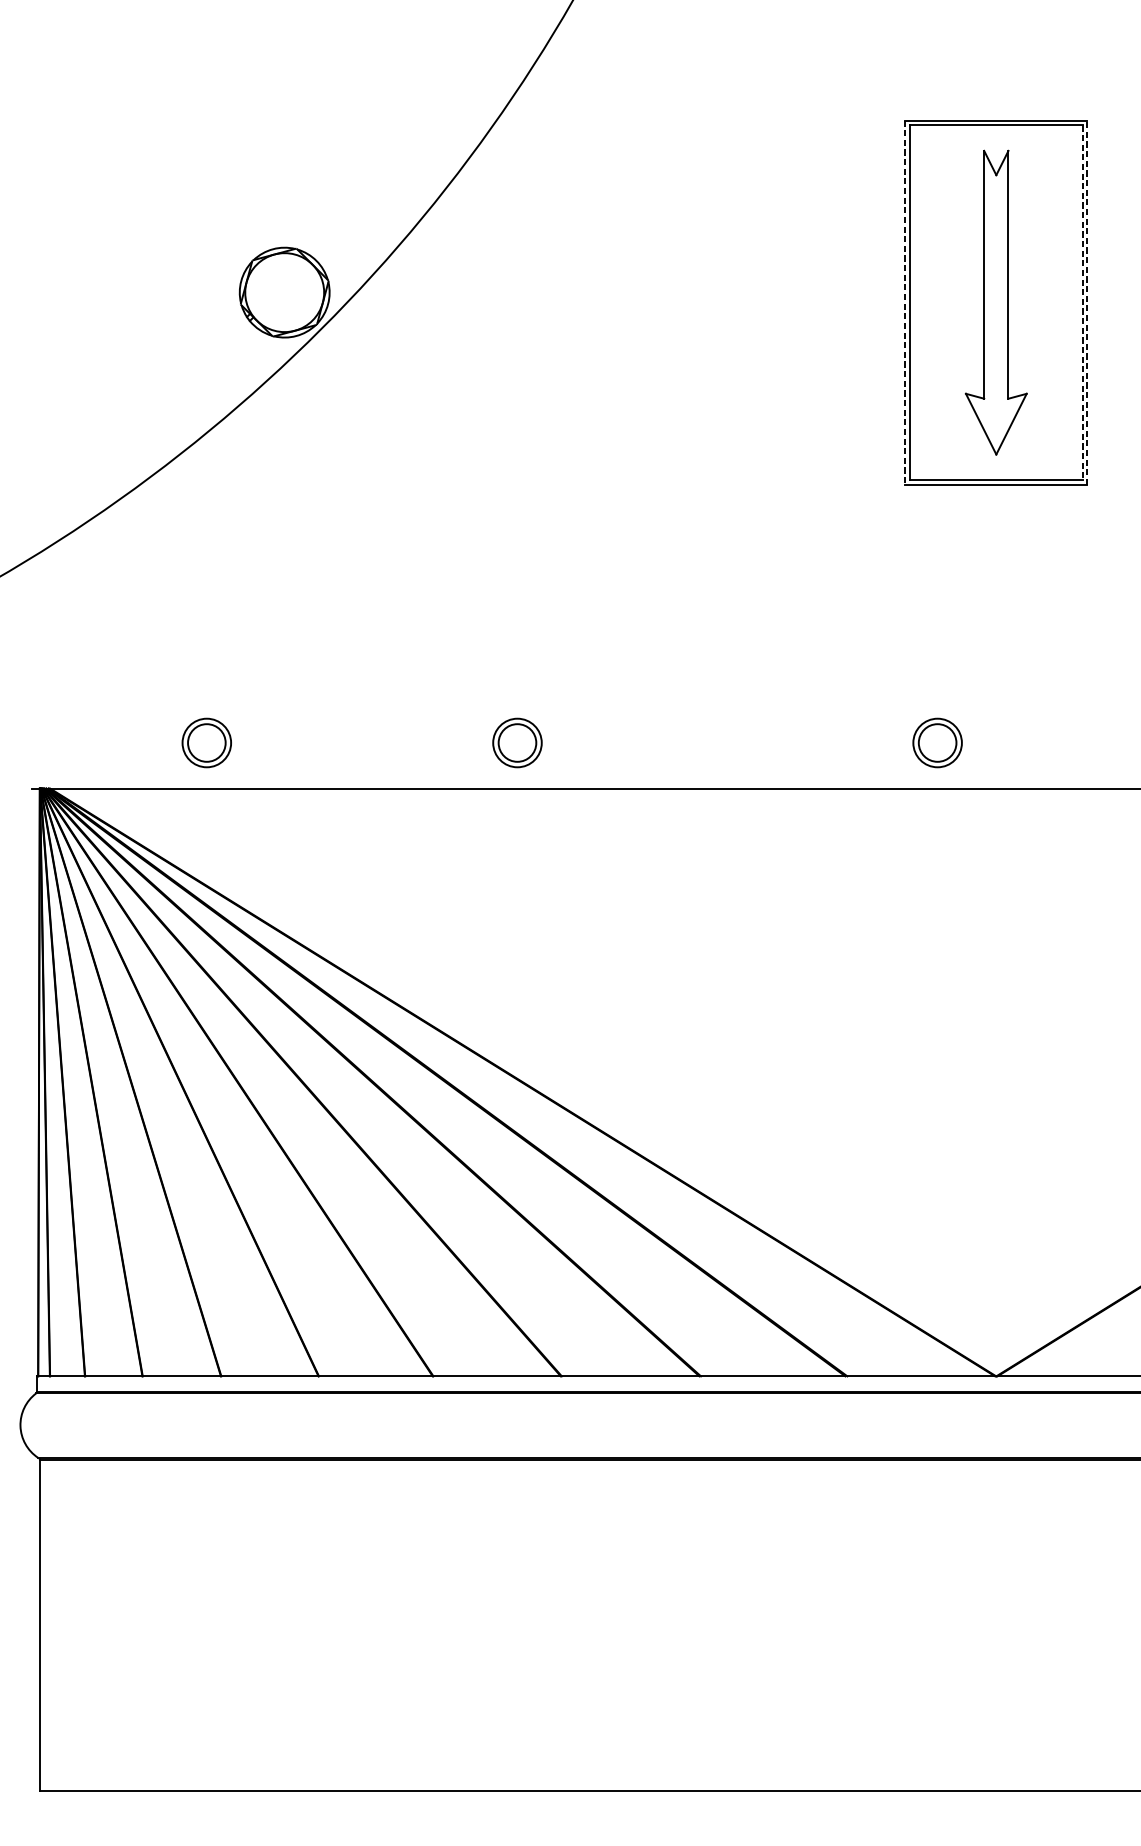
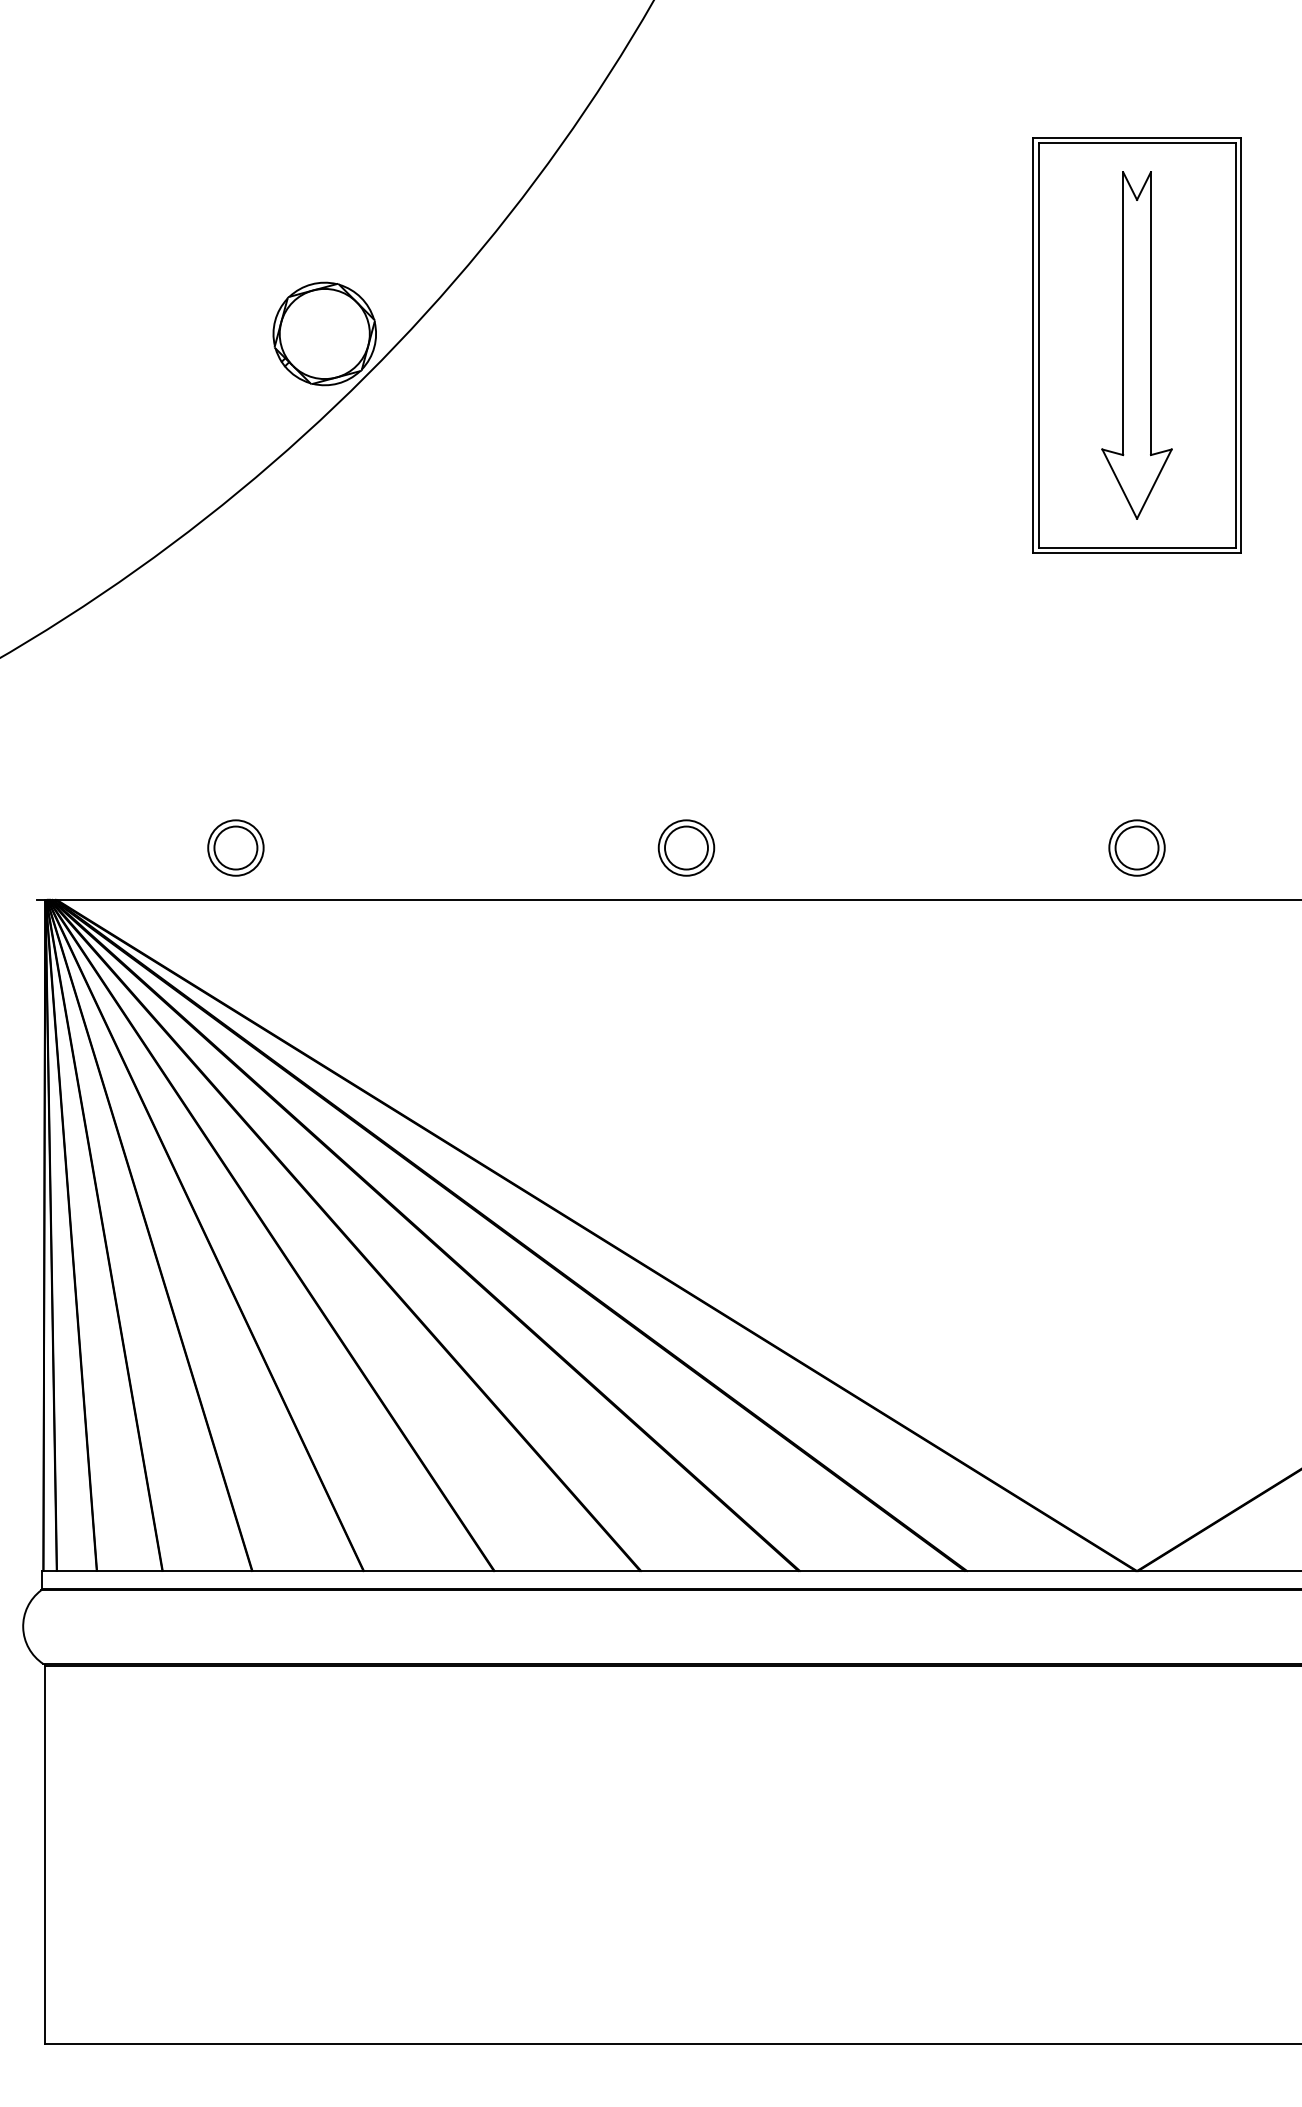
line: (905, 302) -> (1033, 345), dashed -> solid
line: (1087, 302) -> (1241, 345), dashed -> solid
line: (1082, 303) -> (1235, 346), dashed -> solid
part: (517, 742) -> (686, 847), moved
part: (937, 742) -> (1136, 847), moved

